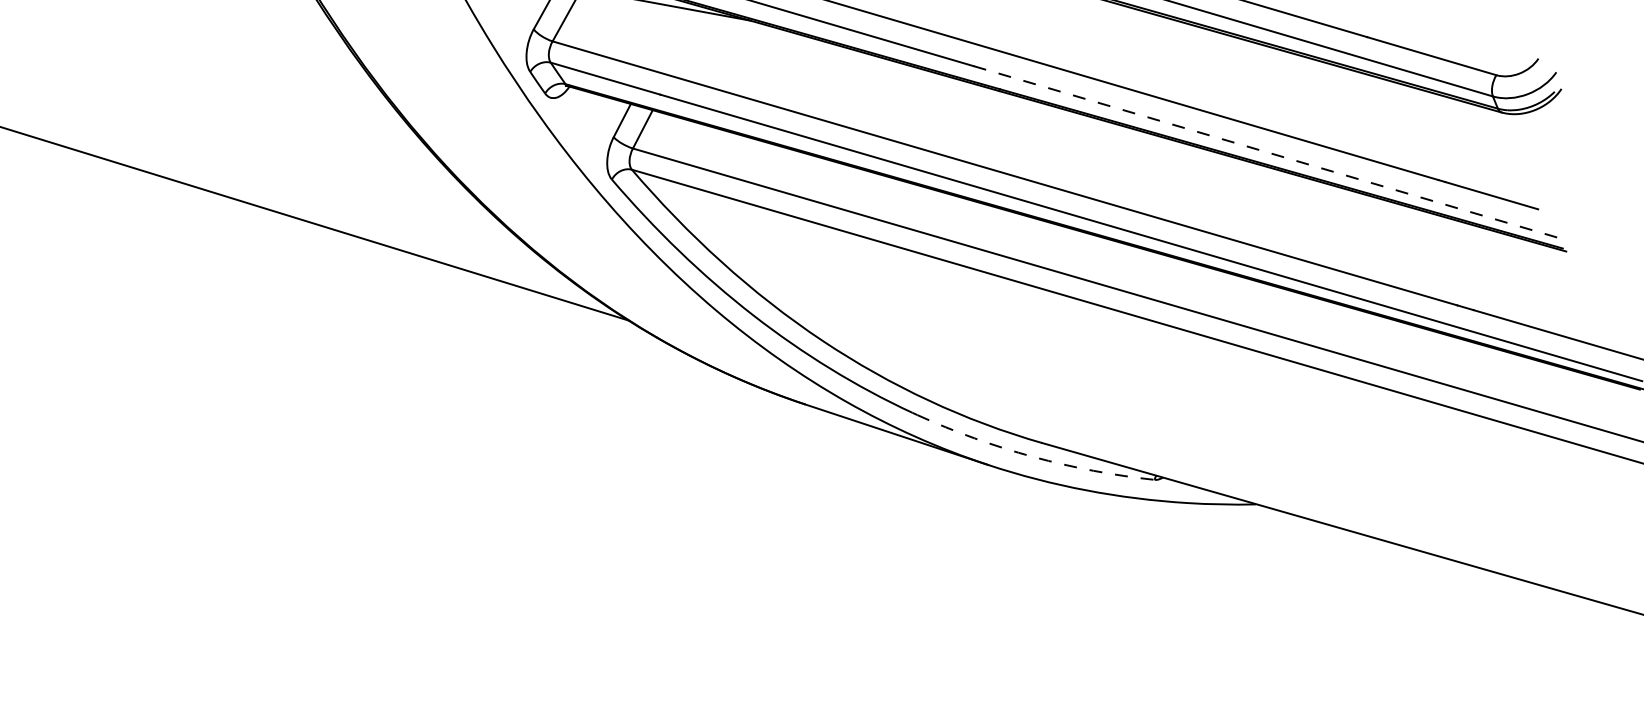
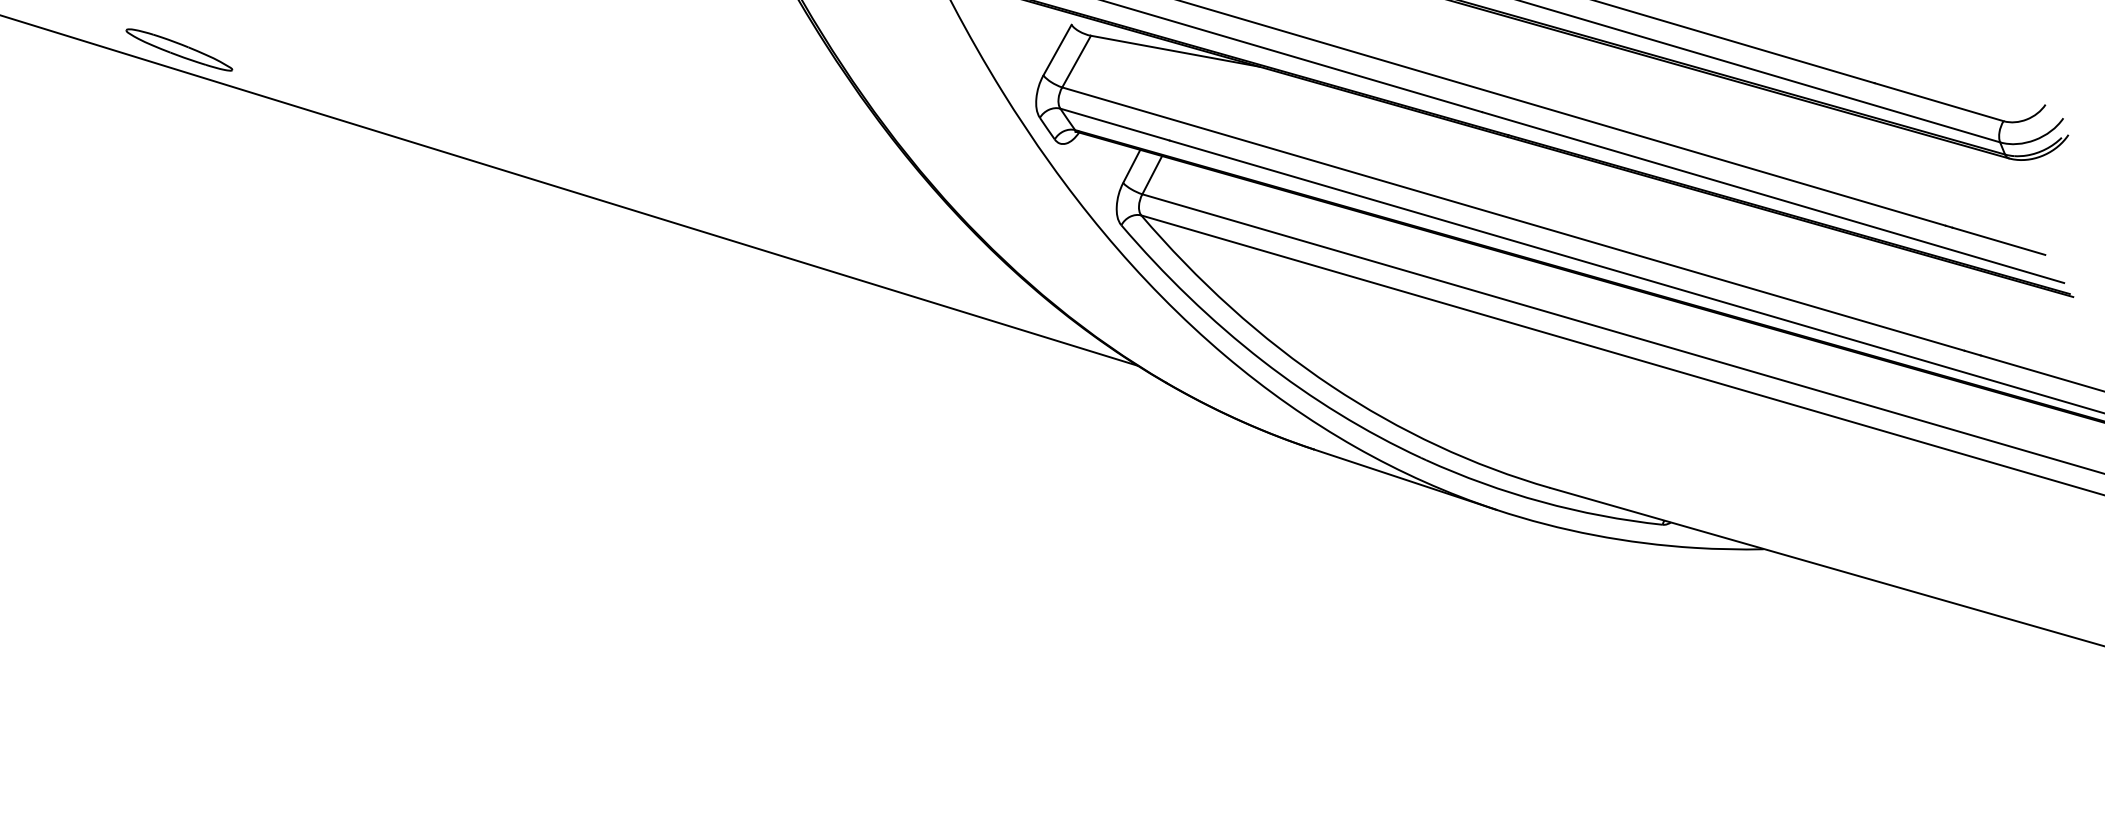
line: (1264, 151) -> (1772, 197), dashed -> solid
arc: (1033, 456) -> (1541, 501), dashed -> solid

